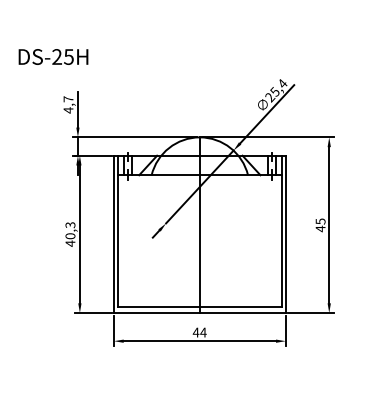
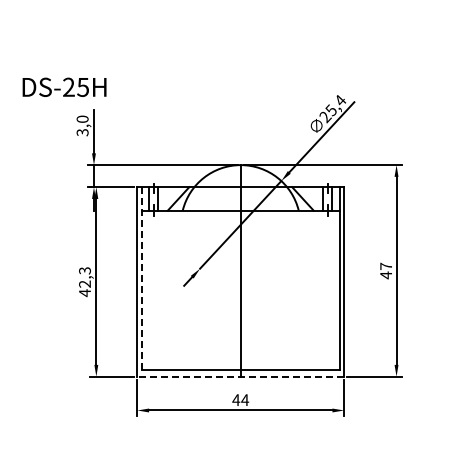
text: (53, 56) -> (64, 86), moved
text: (68, 104) -> (82, 125), 4,7 -> 3,0
text: (320, 221) -> (386, 266), 45 -> 47
line: (118, 230) -> (142, 277), solid -> dashed
text: (70, 235) -> (84, 283), 40,3 -> 42,3
line: (199, 312) -> (240, 376), solid -> dashed

